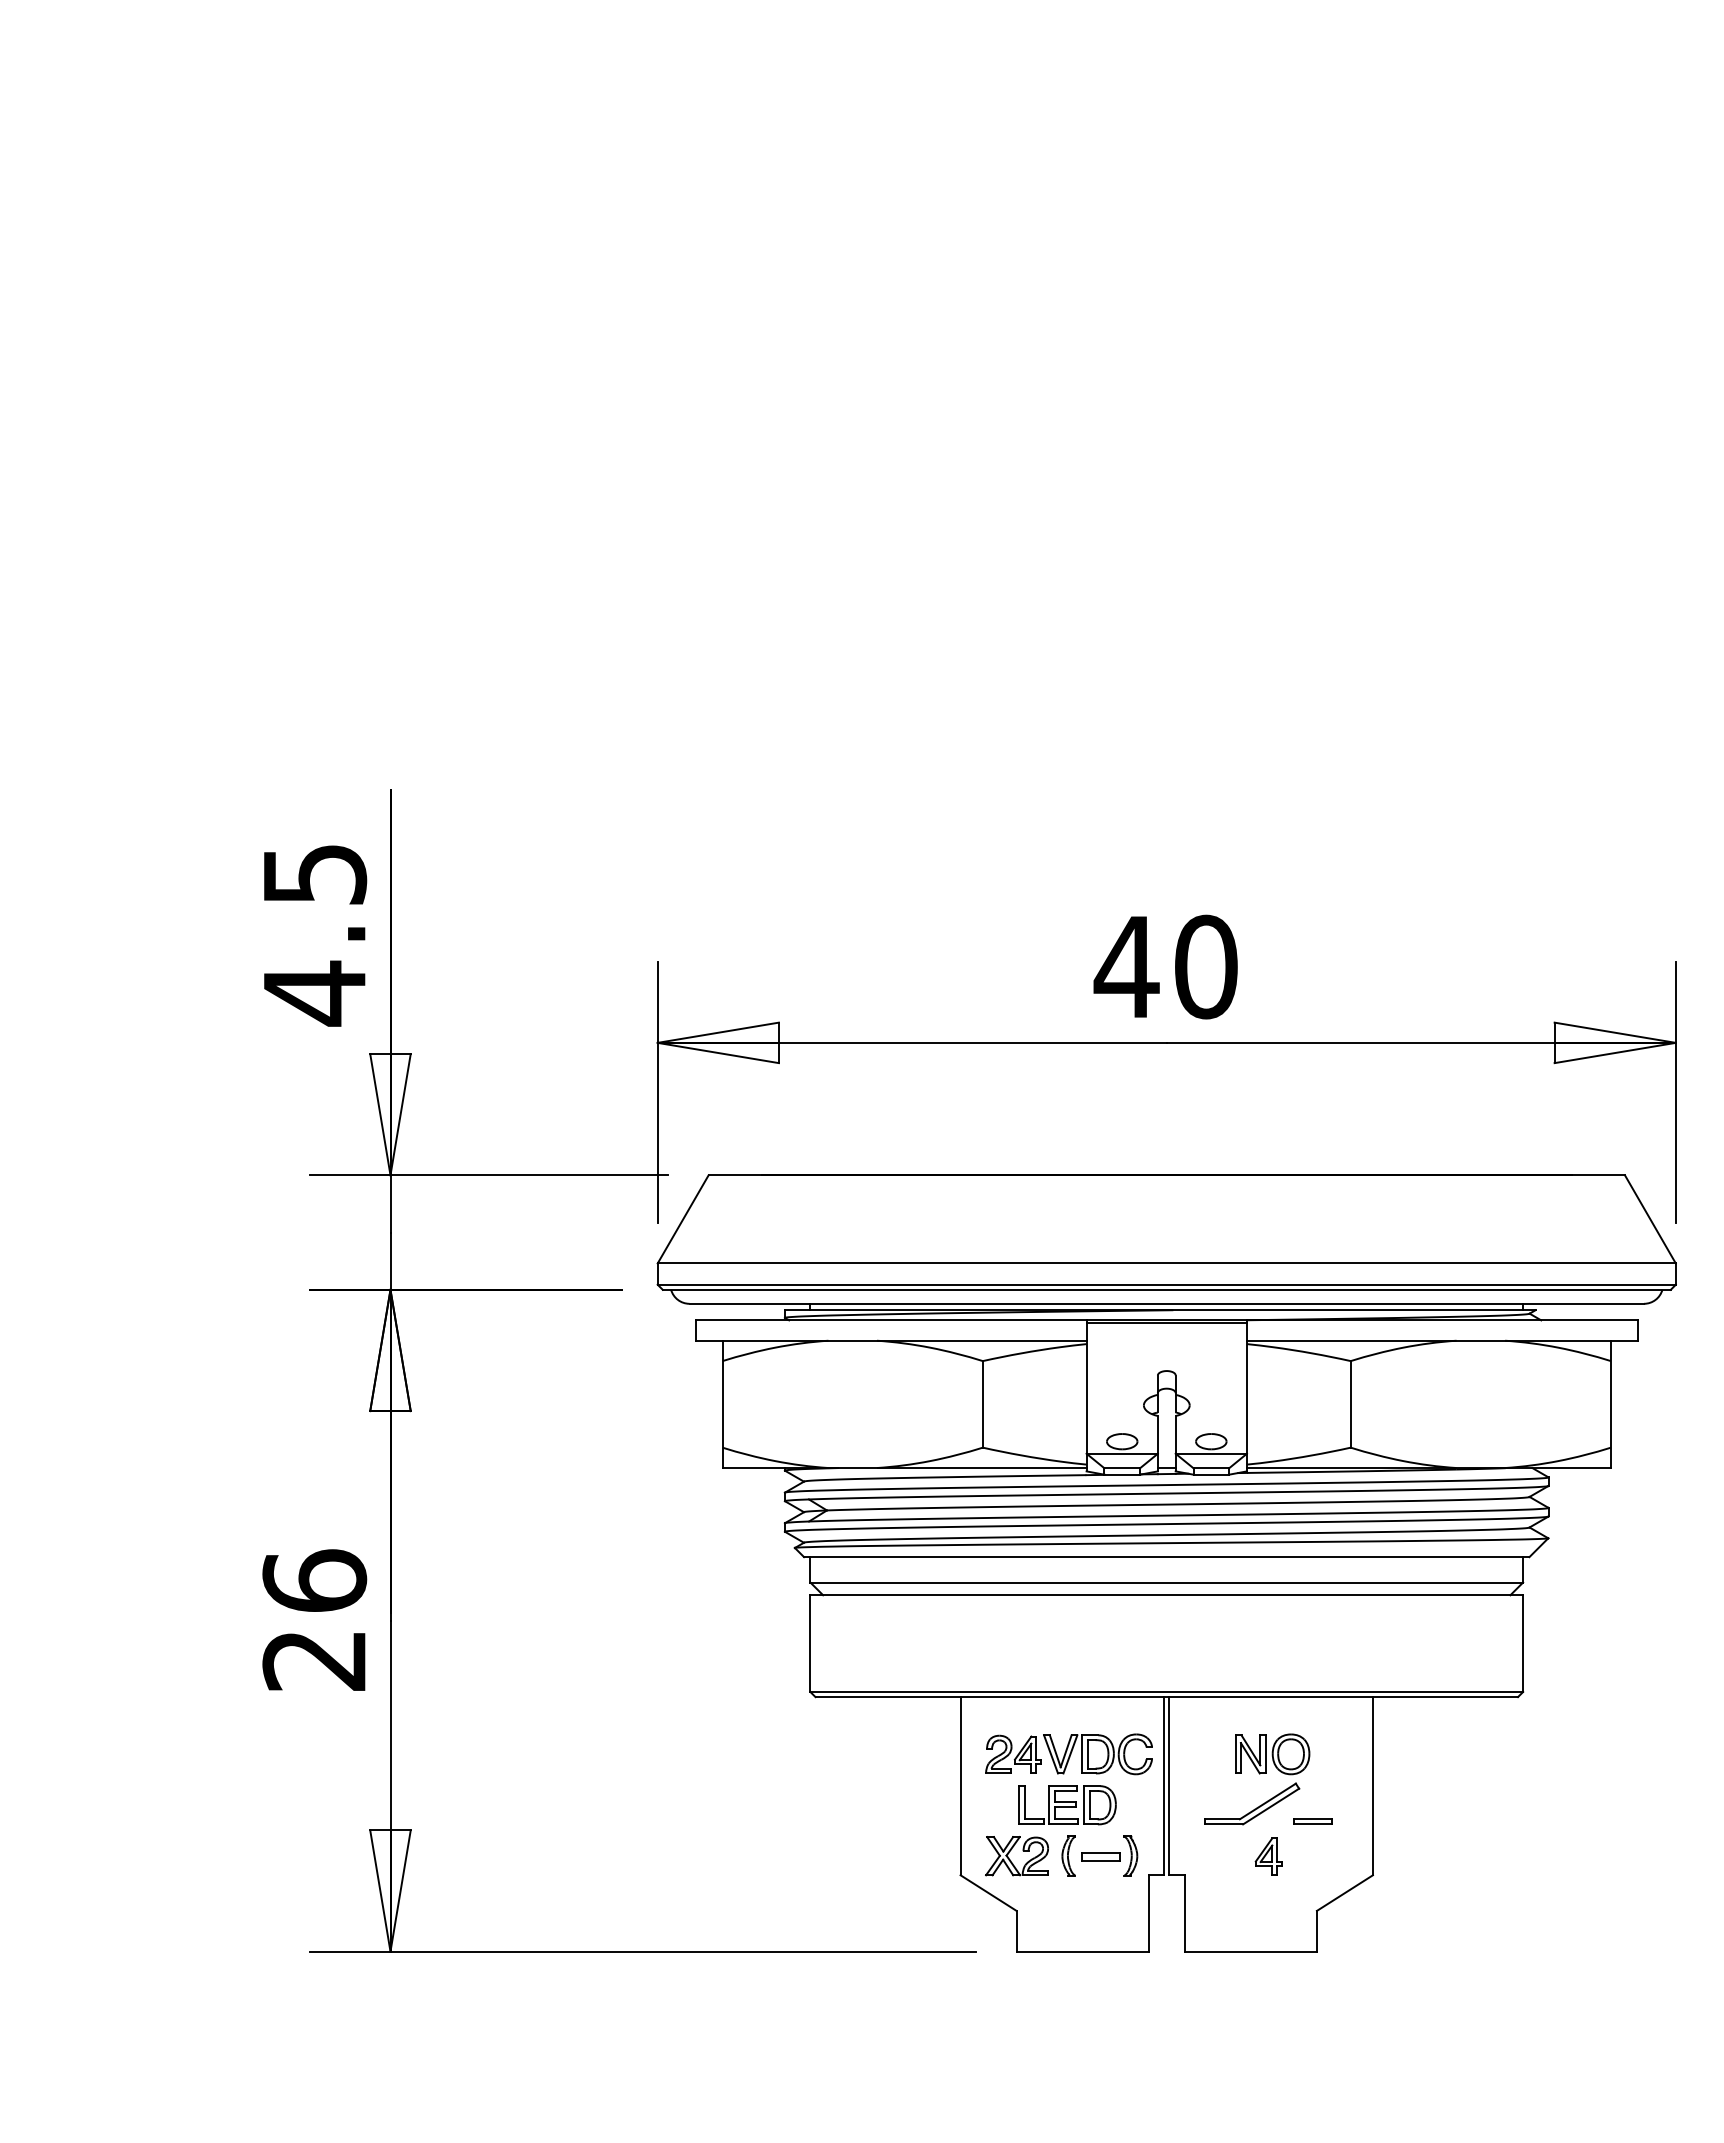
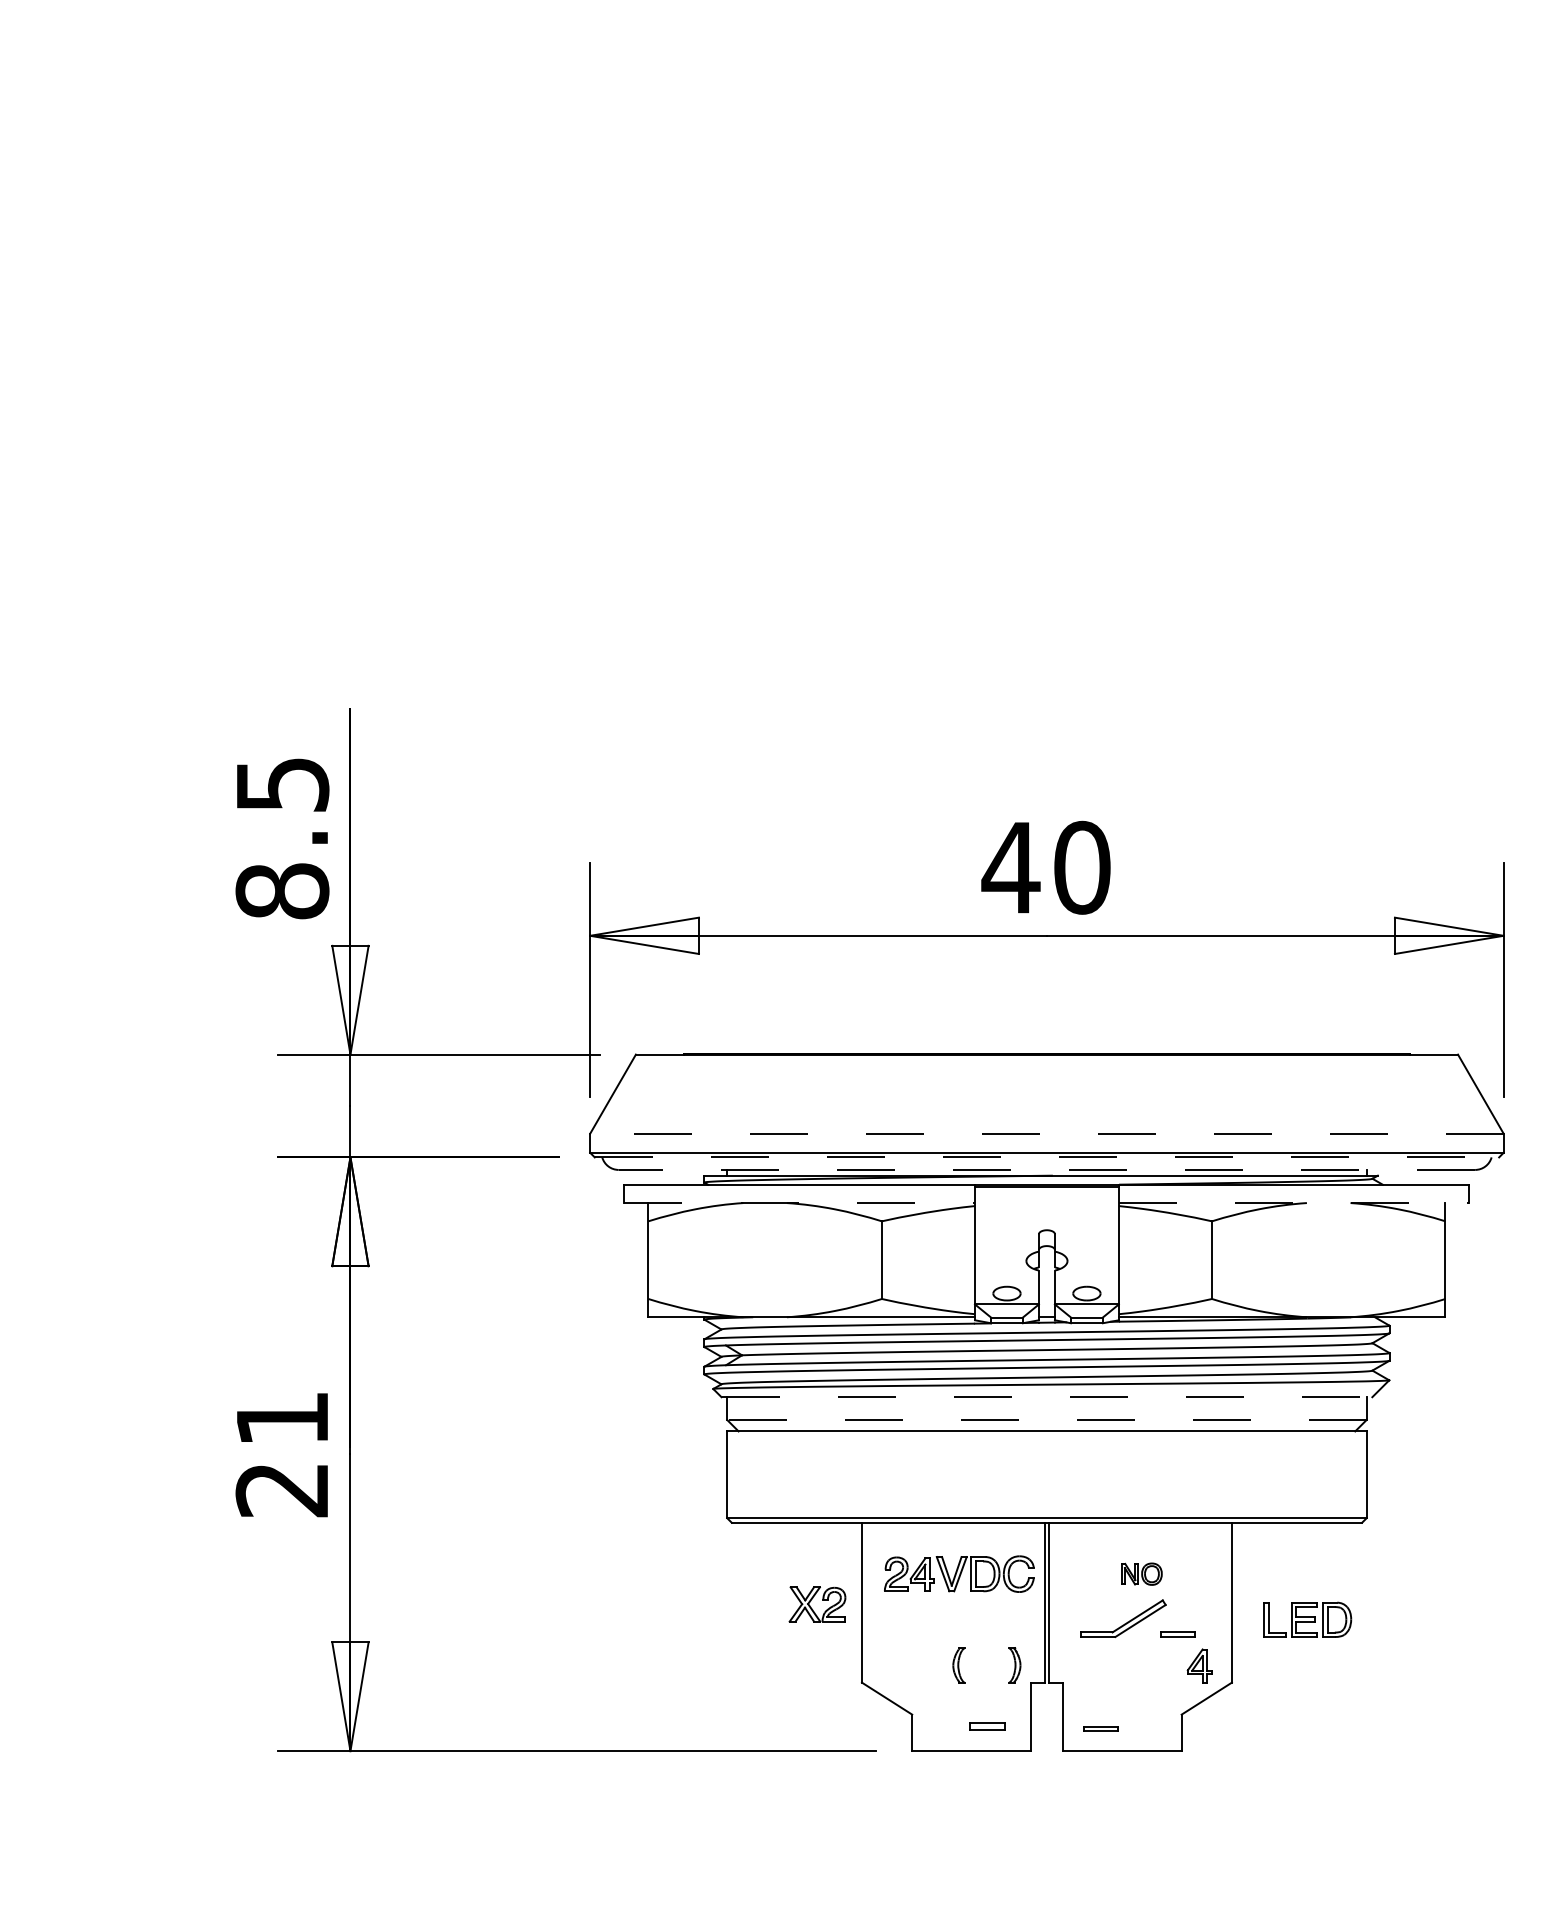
text: (314, 993) -> (282, 891), 4.5 -> 8.5
line: (1166, 1263) -> (1046, 1133), solid -> dashed
line: (1166, 1289) -> (1046, 1157), solid -> dashed
line: (1166, 1303) -> (1046, 1169), solid -> dashed
line: (891, 1340) -> (799, 1202), solid -> dashed
line: (1442, 1340) -> (1294, 1202), solid -> dashed
line: (1166, 1557) -> (1046, 1397), solid -> dashed
text: (314, 1580) -> (282, 1418), 26 -> 21
line: (1166, 1582) -> (1046, 1419), solid -> dashed
part: (1272, 1754) -> (1141, 1574), size x0.6
part: (1067, 1805) -> (1307, 1620), moved
part: (1100, 1856) -> (987, 1725), moved
part: (1268, 1856) -> (1199, 1665), moved
part: (1011, 1860) -> (812, 1608), moved
part: (1226, 1926) -> (1100, 1728), added

